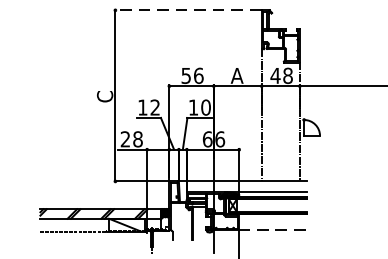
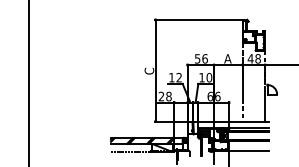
line: (187, 9) -> (198, 19), dashed -> solid
line: (273, 230) -> (249, 150), dashed -> solid

